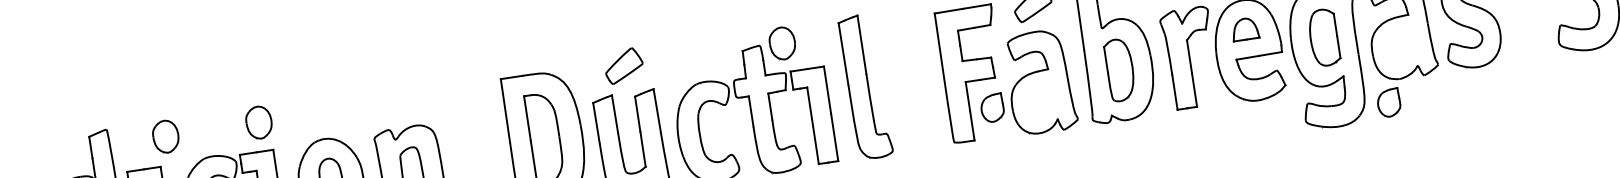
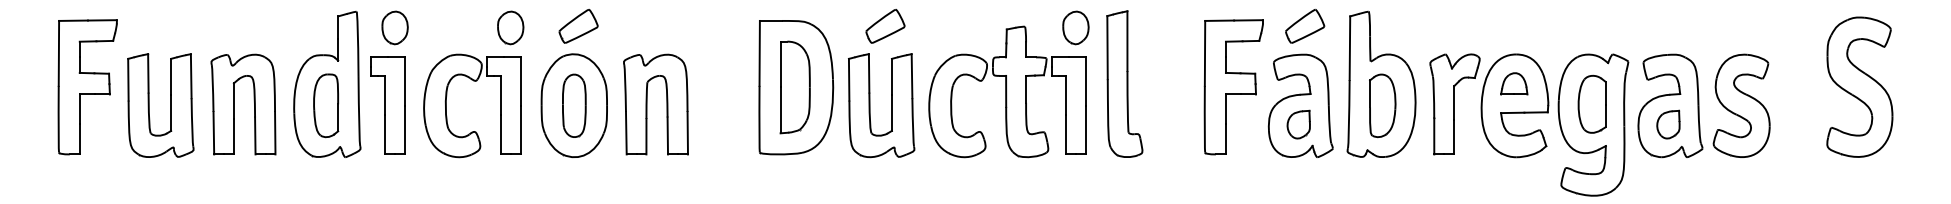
part: (782, 43) -> (1075, 27), moved
part: (1389, 102) -> (1668, 124), moved
part: (992, 108) -> (1298, 124), moved
part: (324, 111) -> (578, 26), added
part: (165, 136) -> (394, 27), moved

